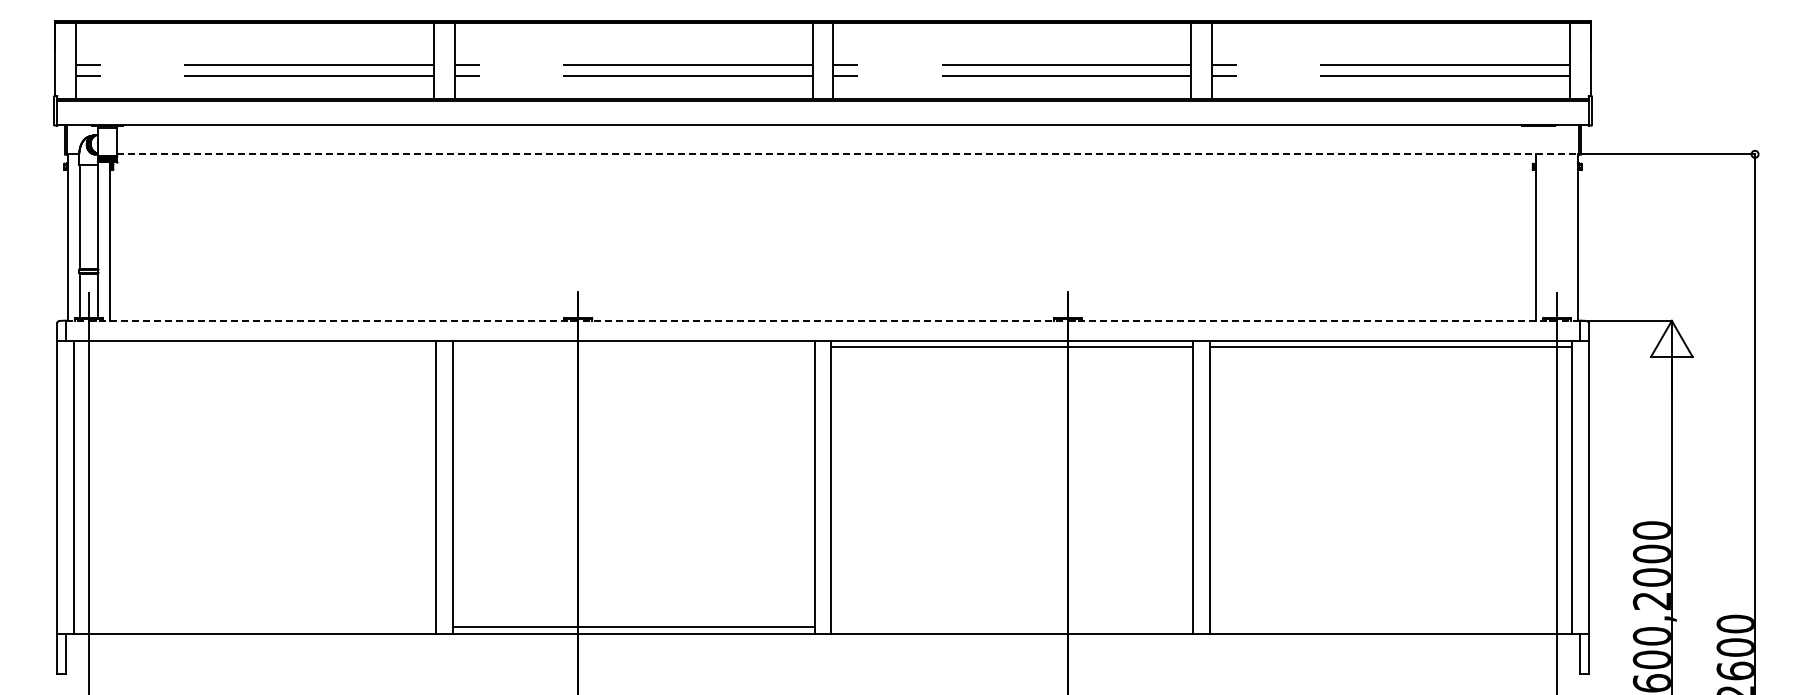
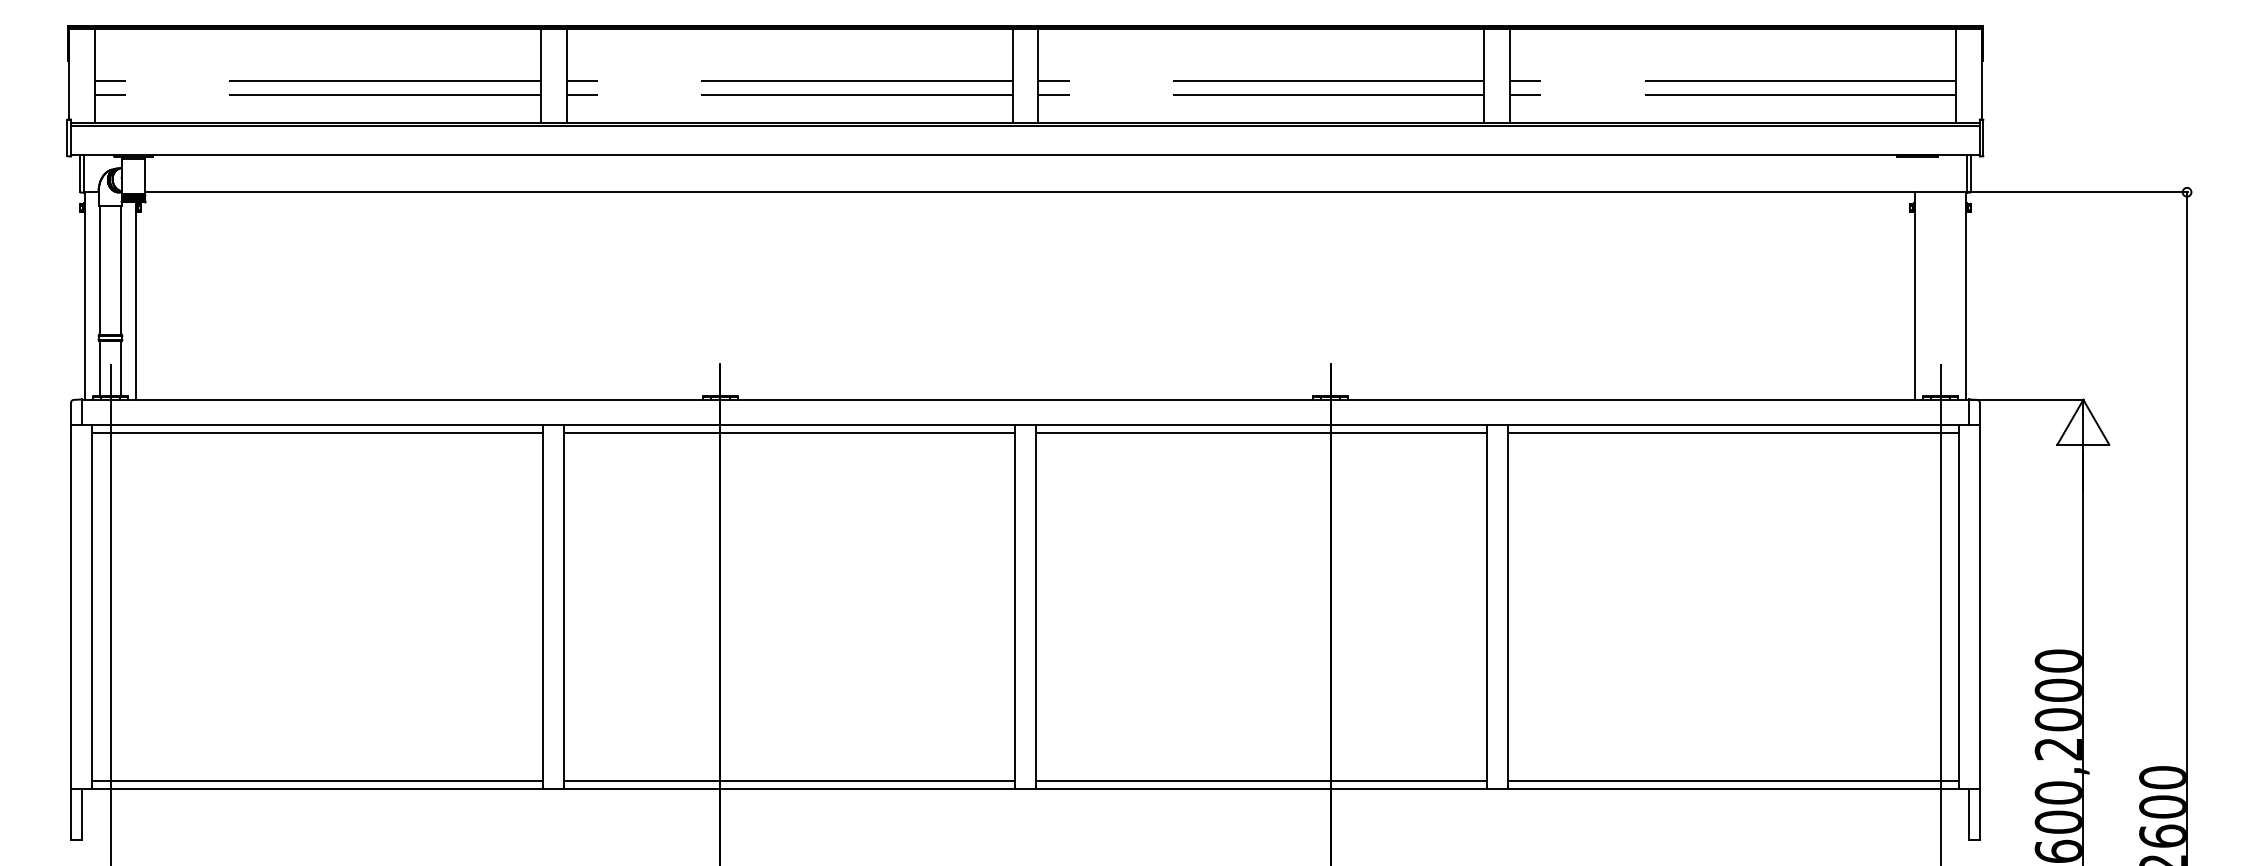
line: (847, 154) -> (1055, 192), dashed -> solid
line: (822, 320) -> (1024, 399), dashed -> solid
line: (255, 347) -> (318, 433), added
line: (633, 347) -> (789, 433), added
line: (255, 627) -> (318, 781), added
line: (1012, 627) -> (1261, 781), added
line: (1390, 627) -> (1732, 781), added

